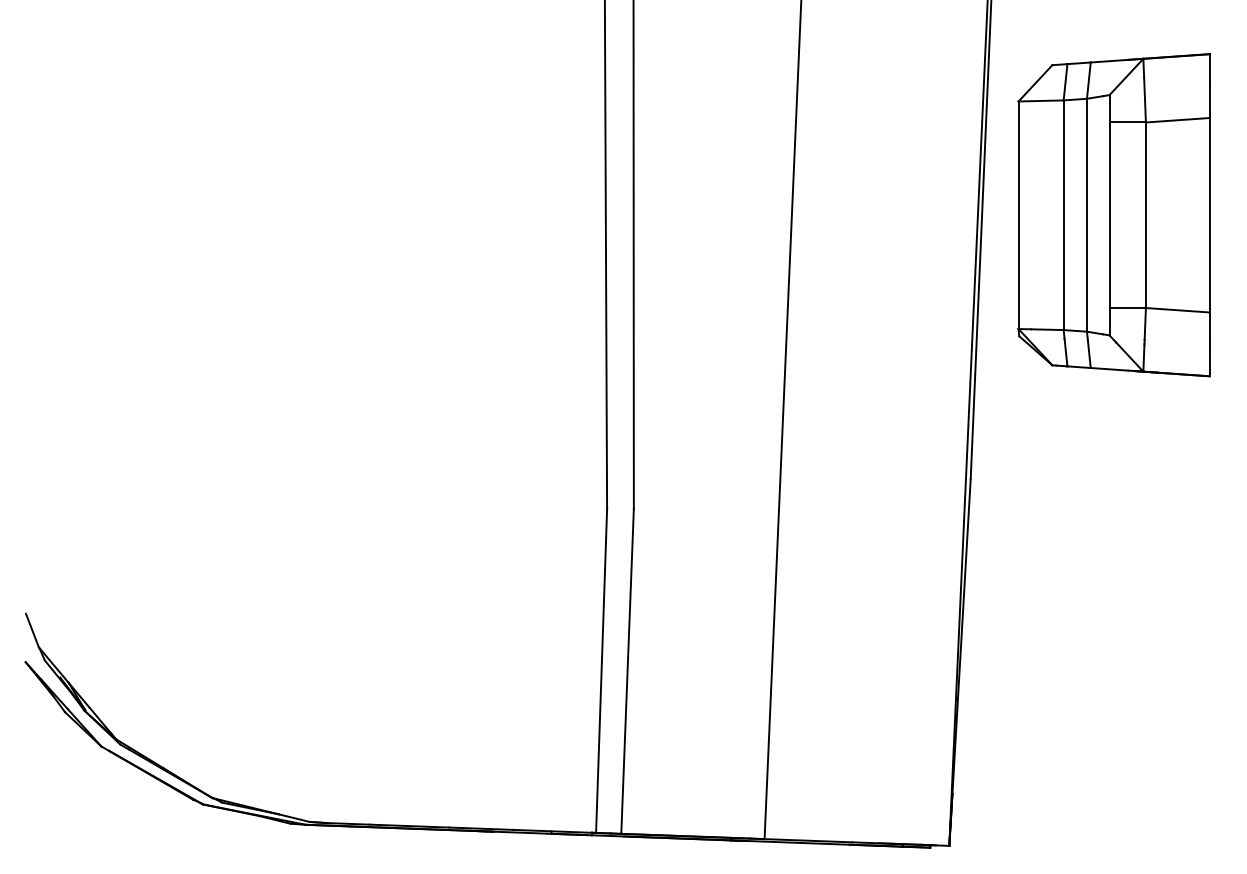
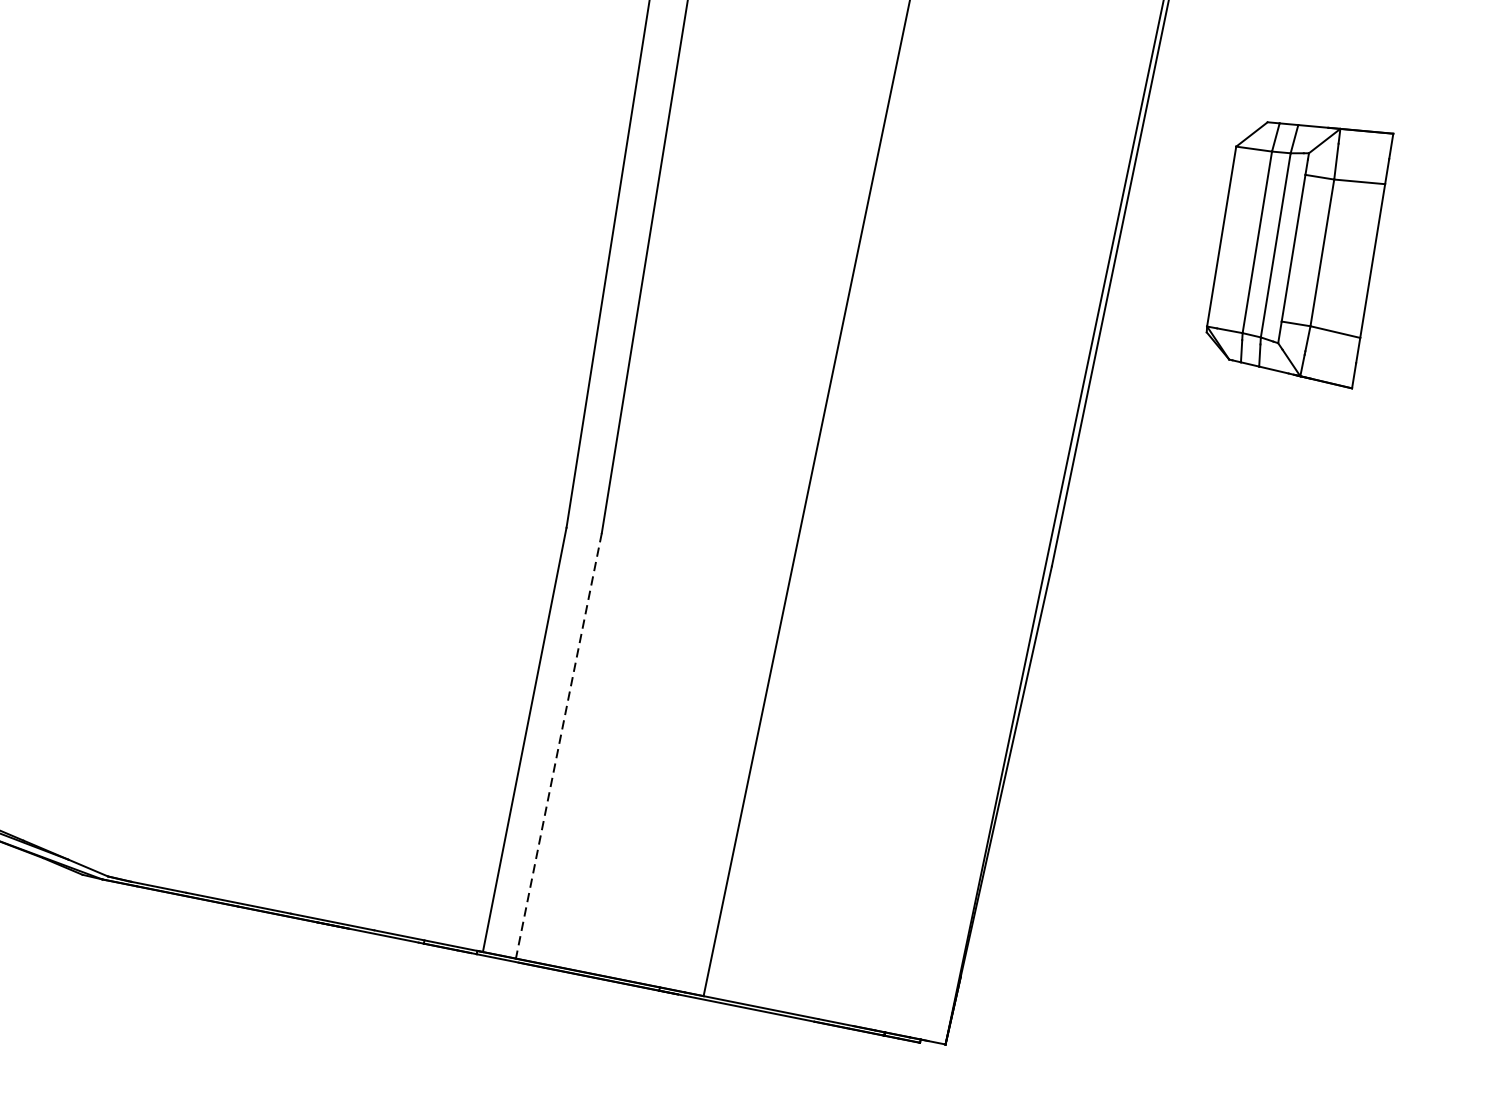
part: (1113, 215) -> (1296, 248), size x0.6
line: (627, 671) -> (558, 746), solid -> dashed

